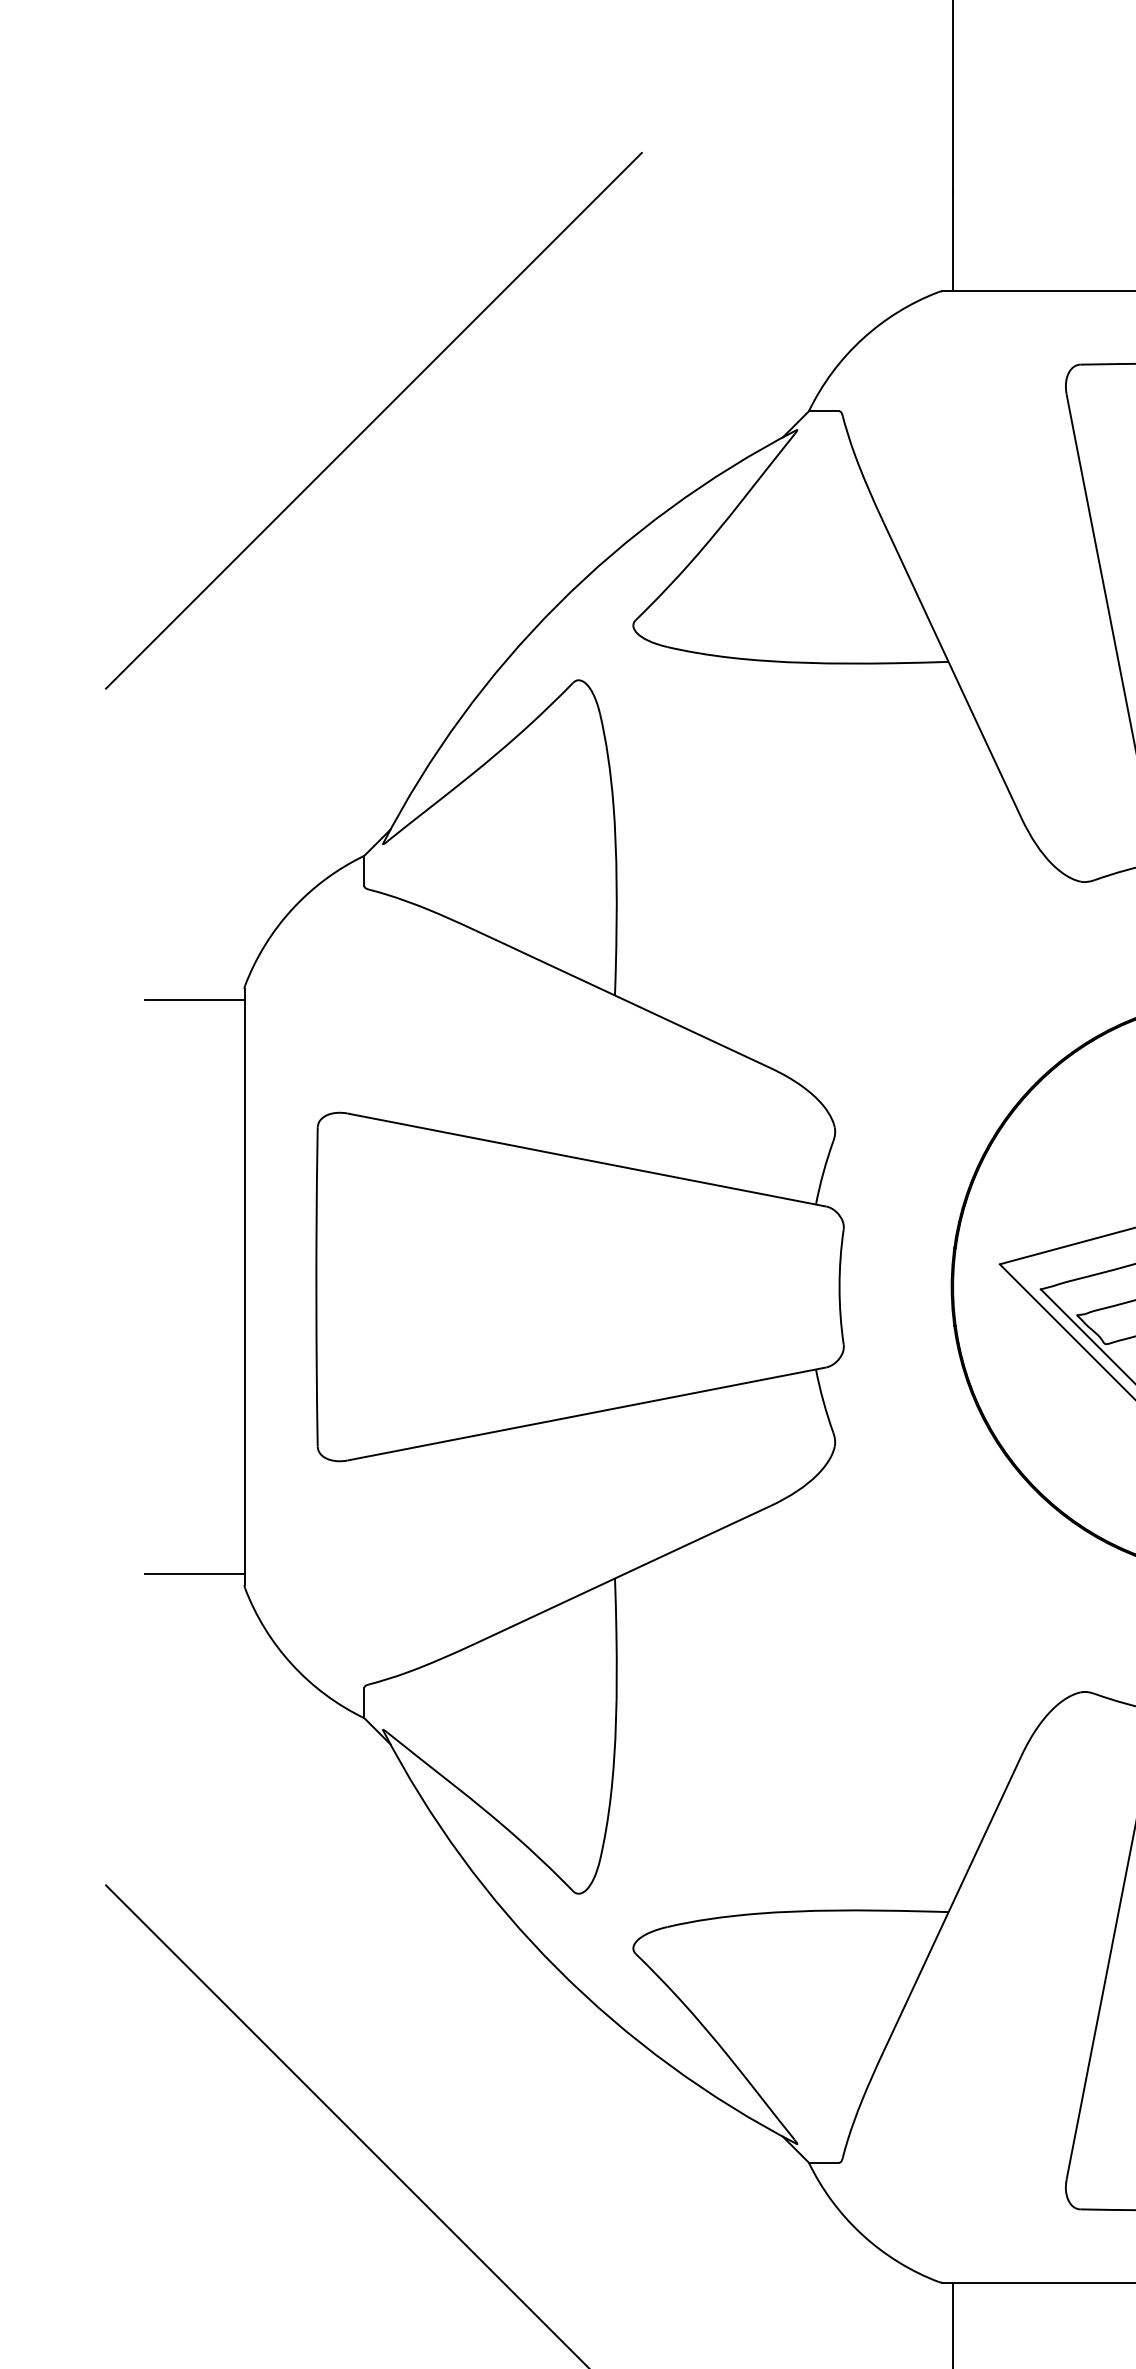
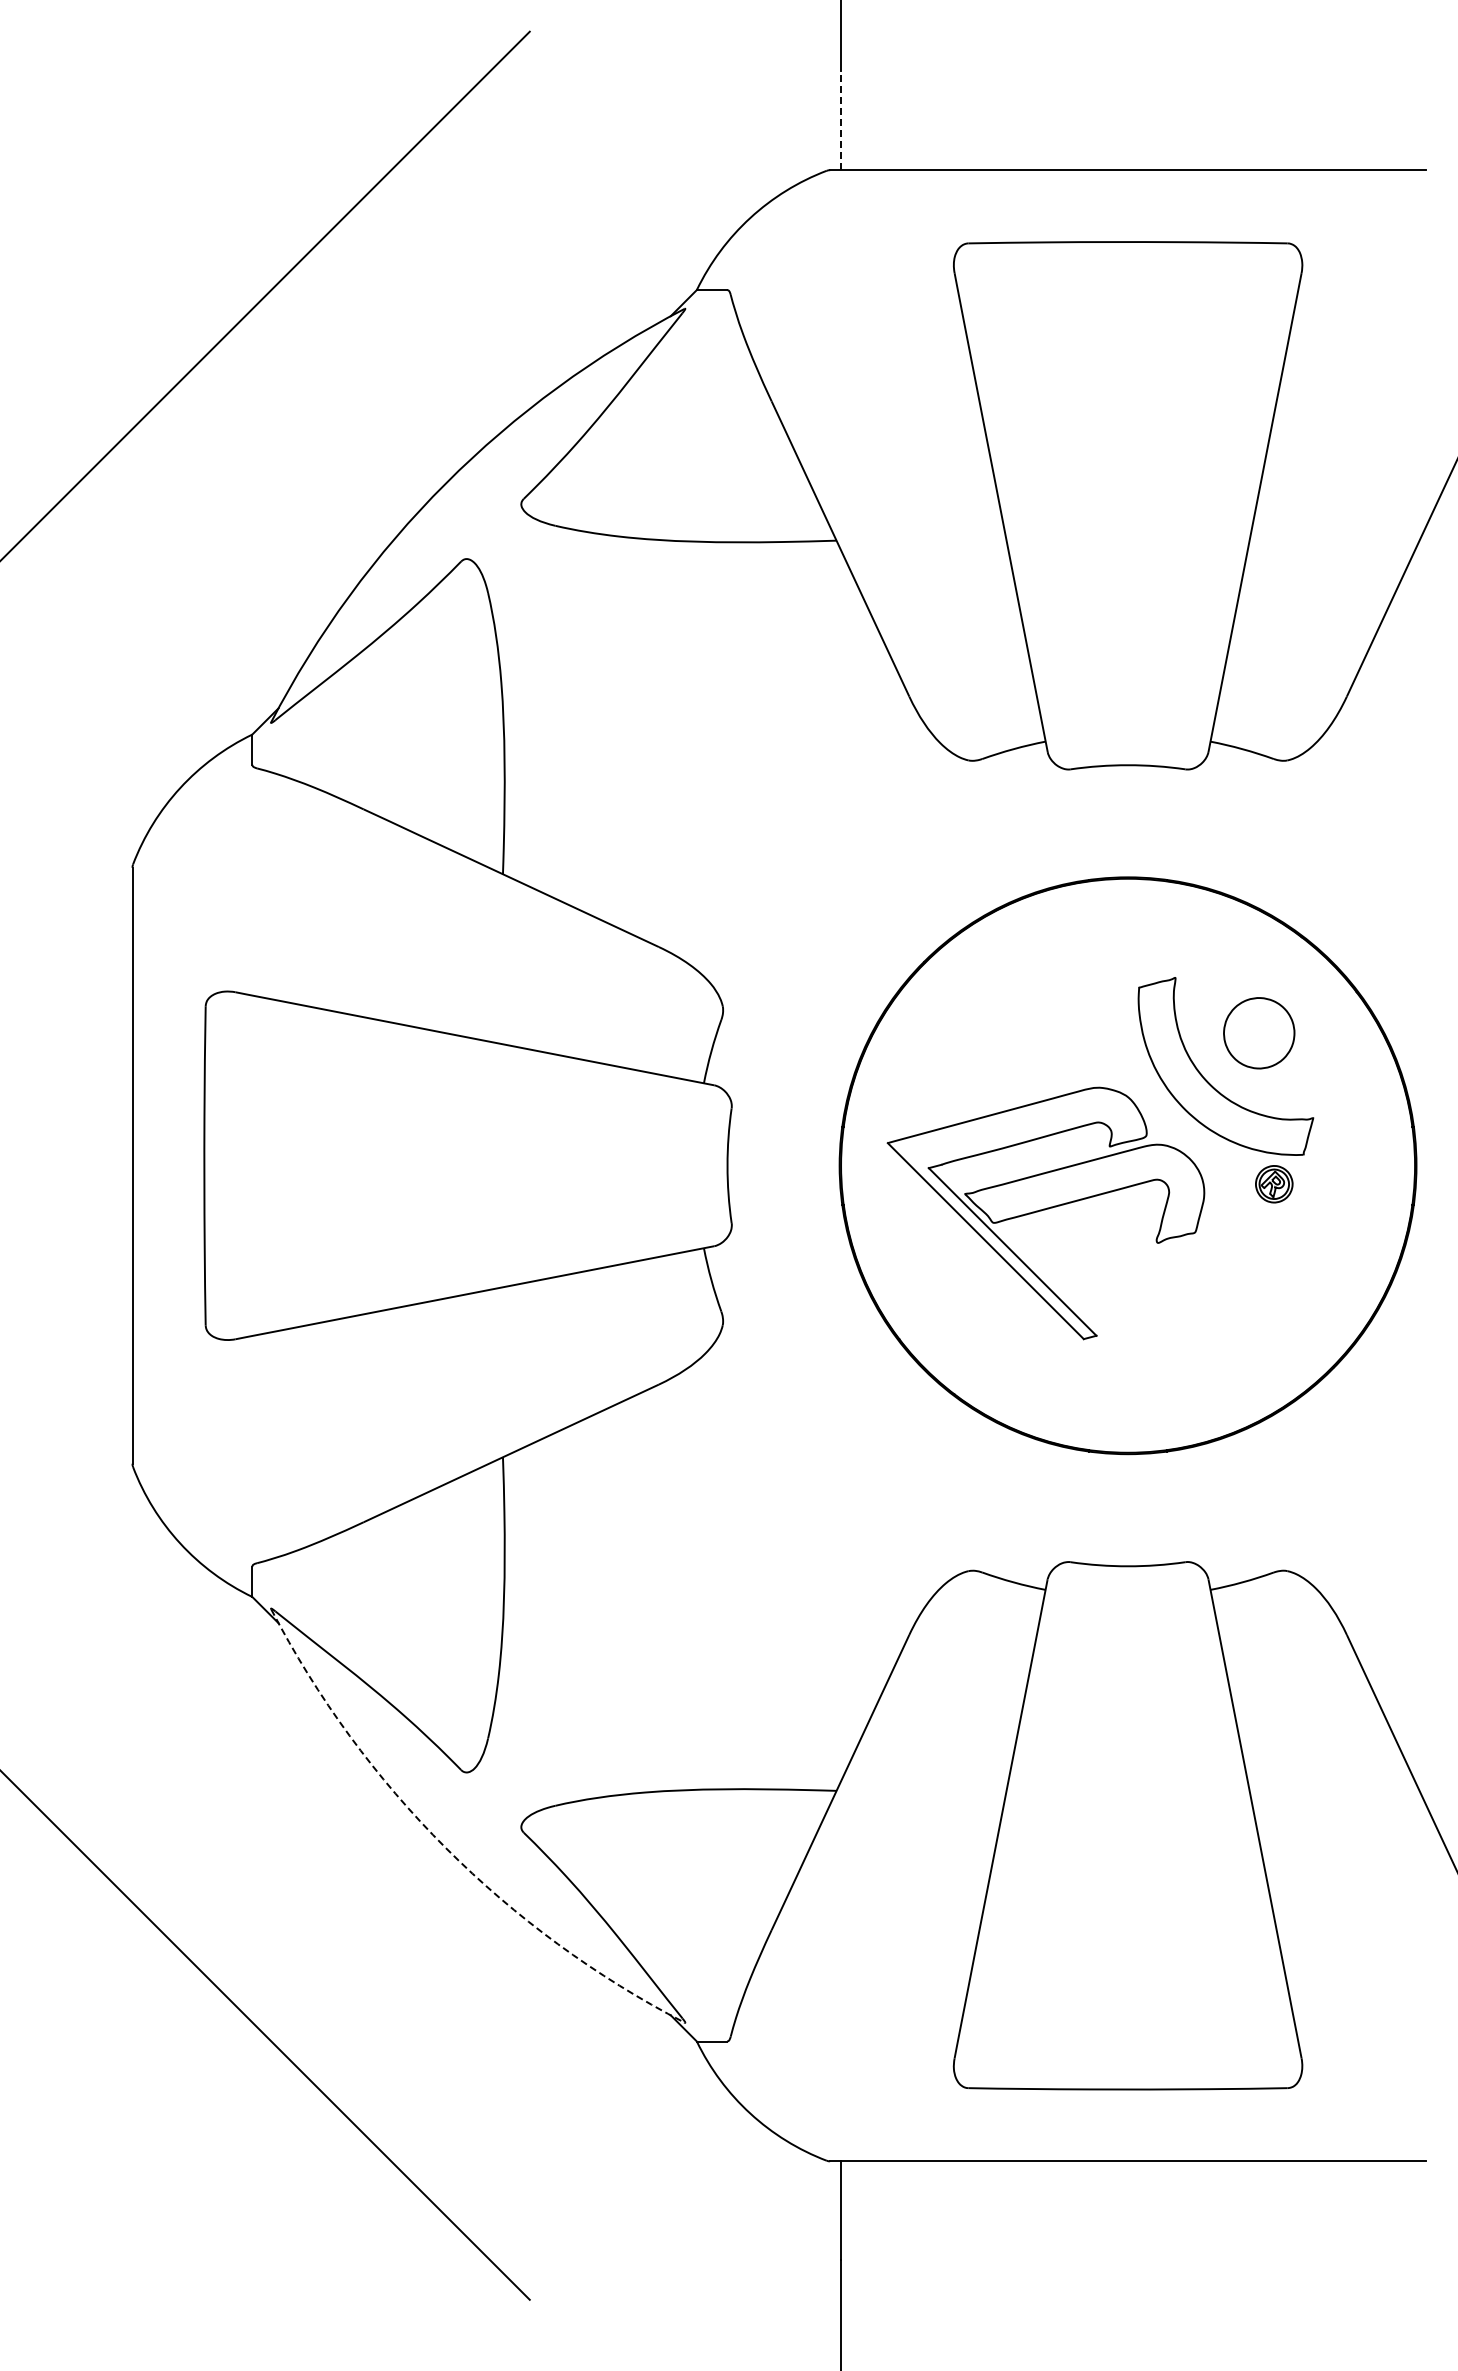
line: (953, 241) -> (841, 120), solid -> dashed
line: (194, 999) -> (82, 878), removed
line: (194, 1573) -> (82, 1452), removed
arc: (557, 1969) -> (445, 1848), solid -> dashed

